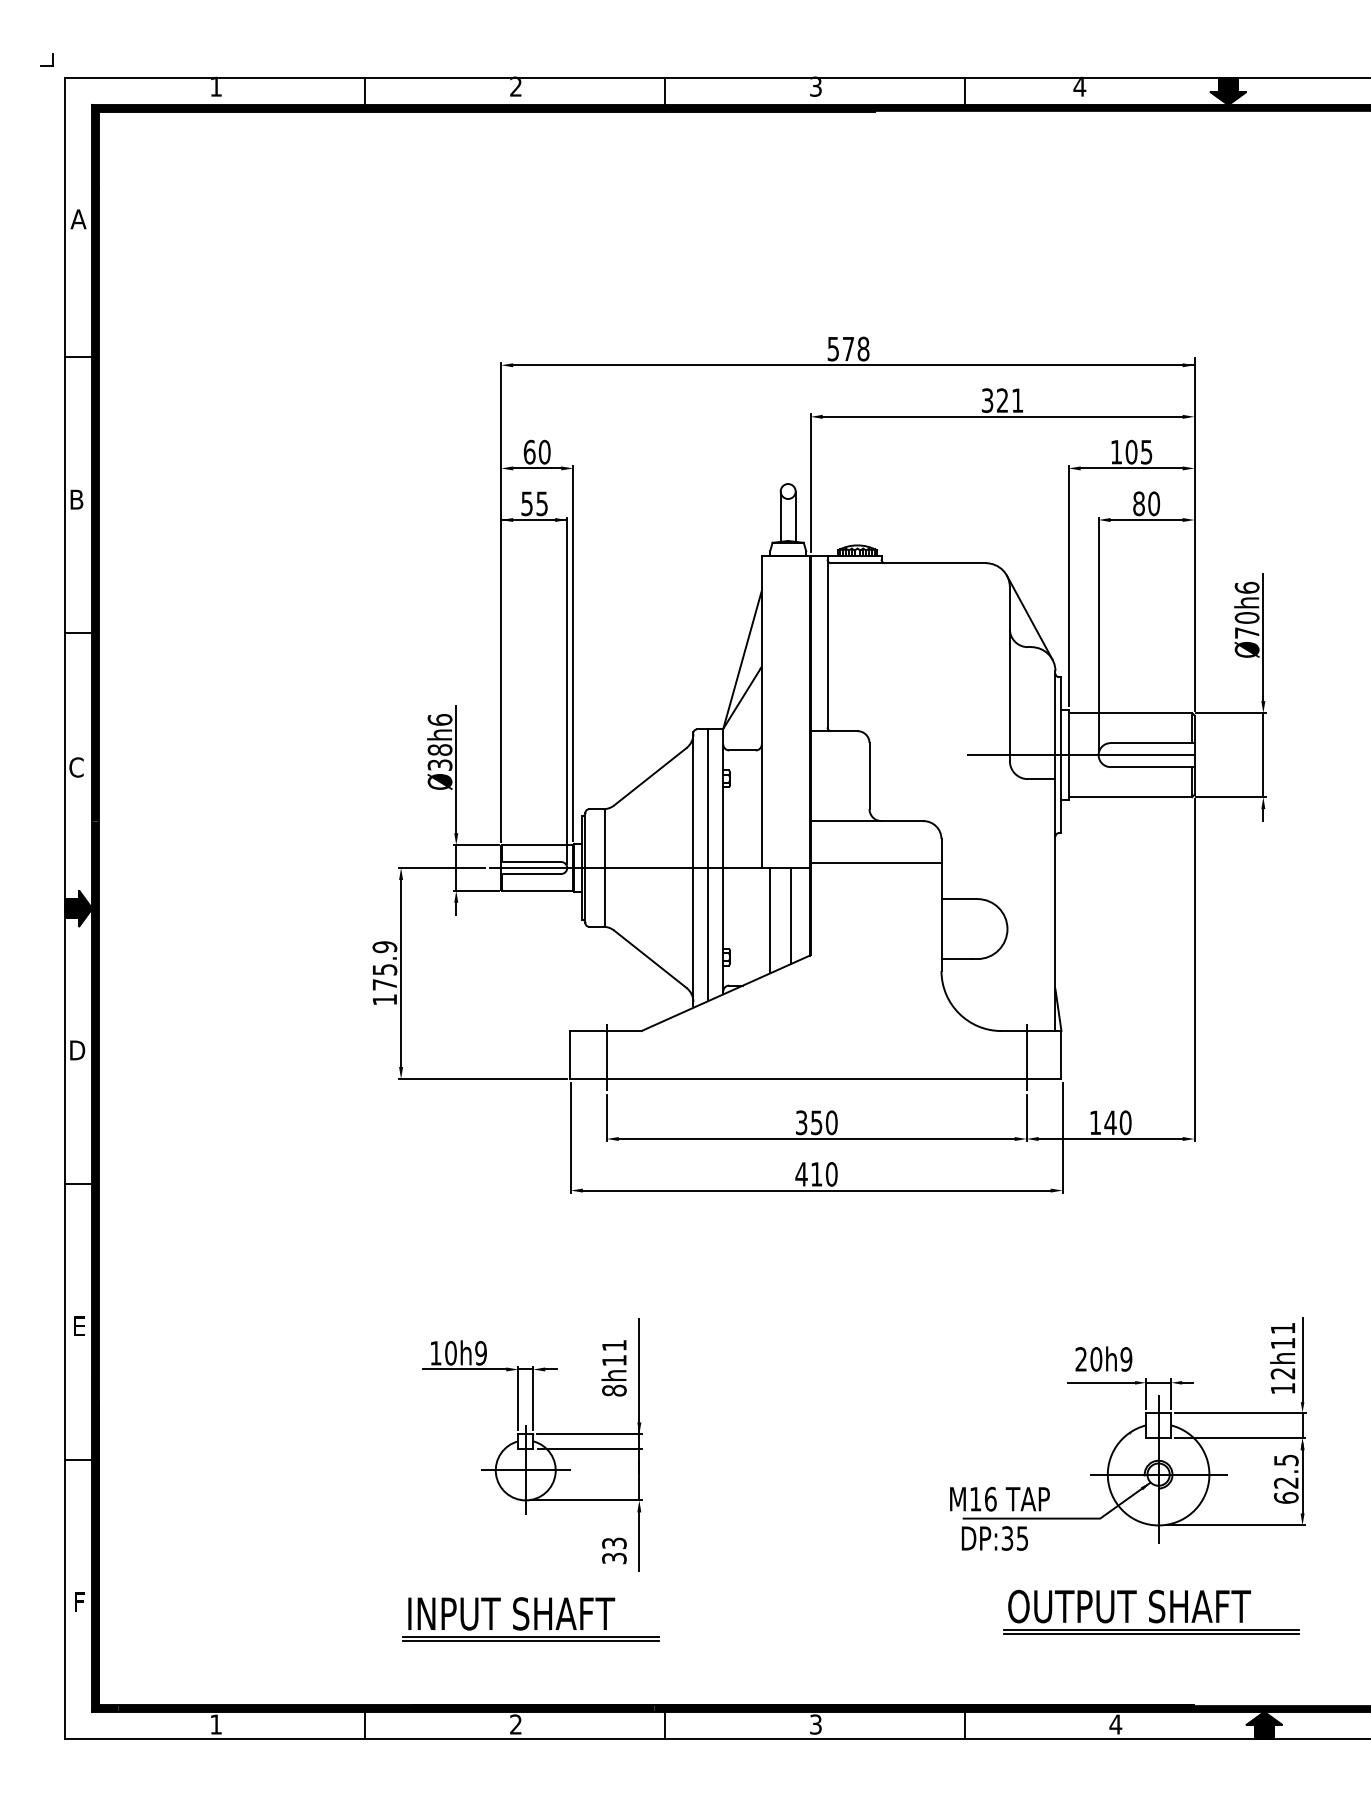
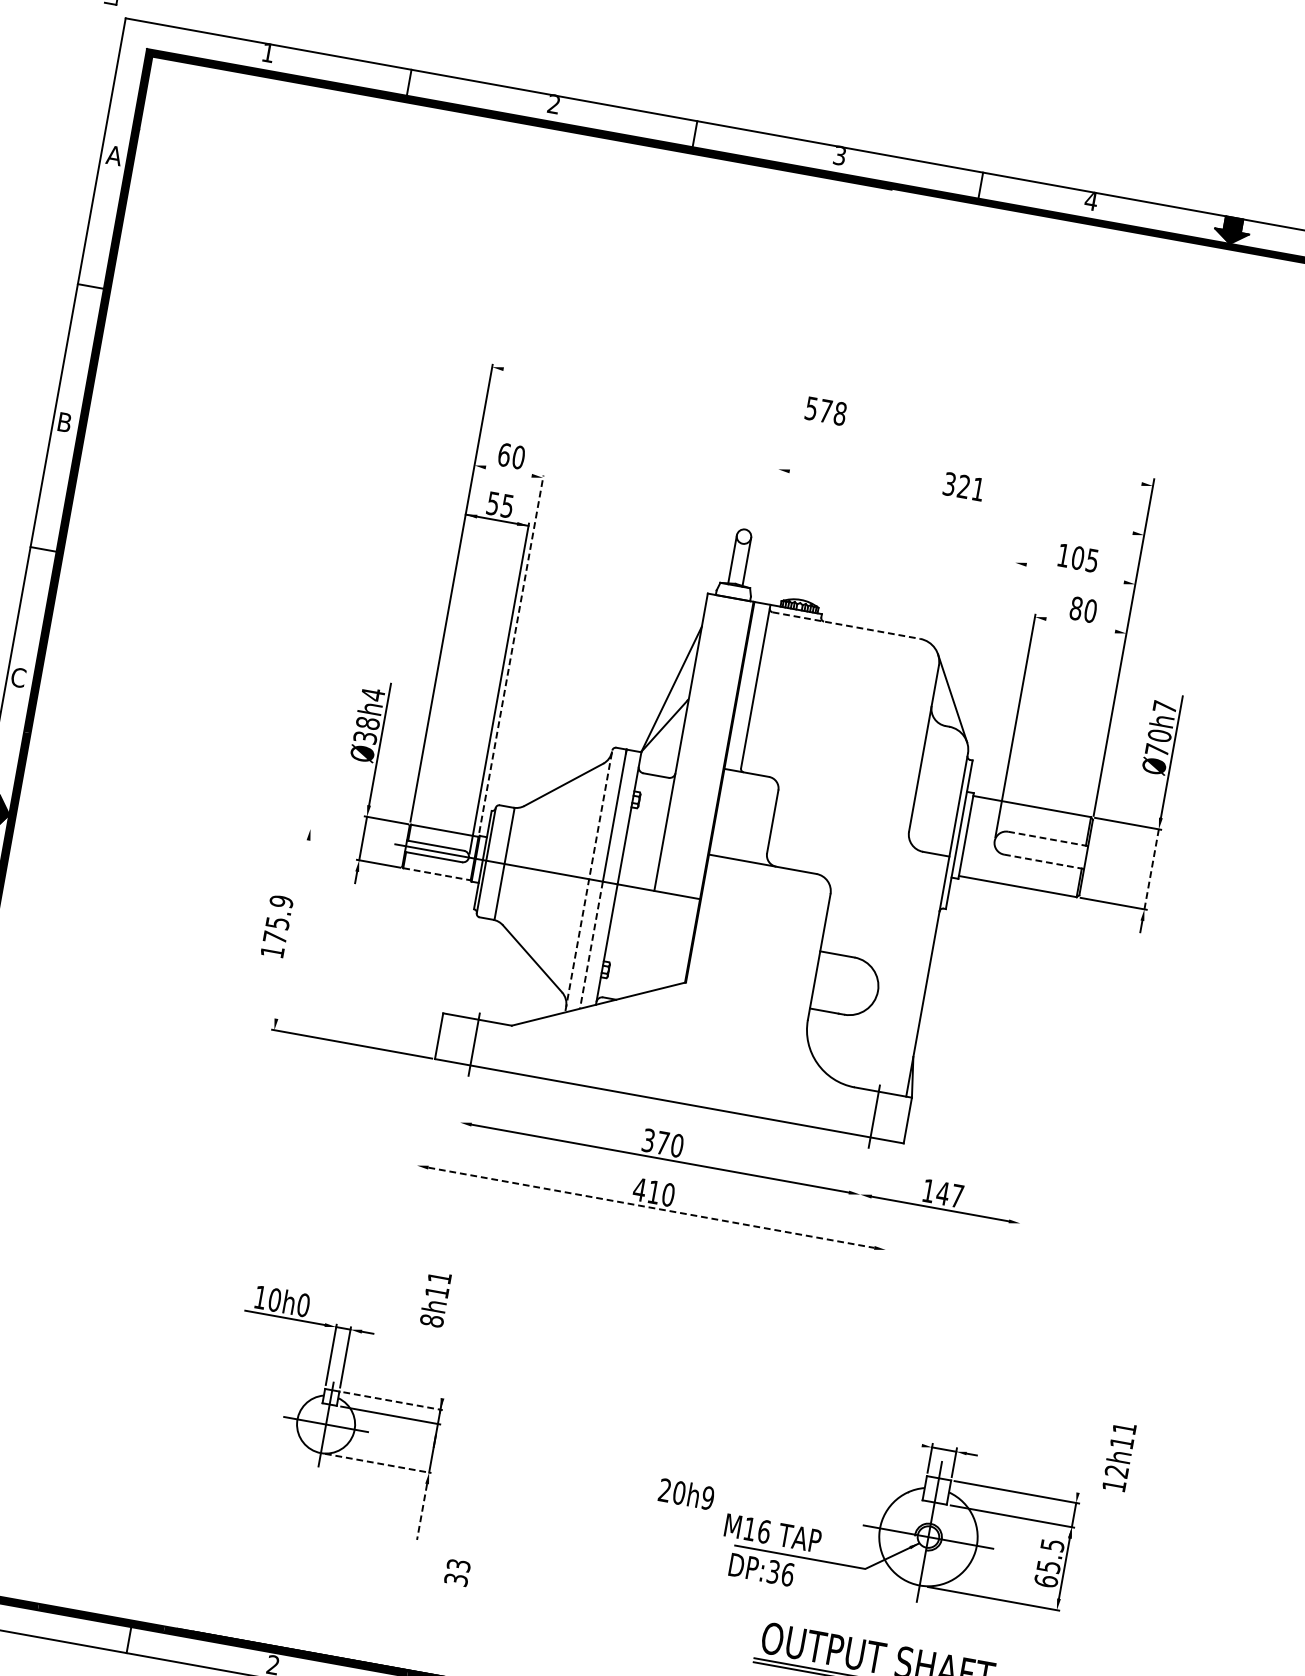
line: (854, 365) -> (828, 427), removed
line: (1002, 416) -> (961, 501), removed
line: (537, 468) -> (509, 471), removed
line: (1131, 468) -> (1075, 573), removed
line: (810, 482) -> (766, 531), removed
line: (1146, 520) -> (1080, 625), removed
line: (909, 563) -> (847, 626), solid -> dashed
line: (1068, 585) -> (995, 674), removed
text: (1246, 587) -> (1164, 706), Ø70h6 -> Ø70h7
line: (573, 653) -> (511, 654), solid -> dashed
text: (439, 719) -> (372, 694), Ø38h6 -> Ø38h4
line: (1152, 743) -> (1048, 839), solid -> dashed
line: (1080, 755) -> (977, 838), removed
line: (1263, 755) -> (1151, 869), solid -> dashed
line: (1152, 767) -> (1043, 862), solid -> dashed
line: (875, 863) -> (763, 906), removed
line: (441, 868) -> (349, 836), removed
line: (693, 869) -> (588, 880), solid -> dashed
line: (538, 890) -> (437, 874), solid -> dashed
line: (790, 916) -> (673, 942), removed
line: (770, 920) -> (653, 942), removed
line: (707, 934) -> (591, 944), solid -> dashed
line: (1194, 969) -> (1049, 1061), removed
line: (401, 973) -> (292, 929), removed
line: (606, 1118) -> (463, 1103), removed
line: (1026, 1118) -> (863, 1175), removed
text: (816, 1122) -> (662, 1142), 350 -> 370
text: (1125, 1122) -> (957, 1195), 140 -> 147
line: (570, 1137) -> (425, 1114), removed
line: (1062, 1137) -> (894, 1199), removed
line: (816, 1190) -> (651, 1207), solid -> dashed
text: (480, 1353) -> (303, 1305), 10h9 -> 10h0
text: (1103, 1358) -> (686, 1493), moved
text: (1282, 1358) -> (1118, 1457), moved
line: (1302, 1360) -> (1085, 1452), removed
text: (613, 1368) -> (434, 1299), moved
line: (639, 1370) -> (451, 1348), removed
line: (1101, 1382) -> (889, 1439), removed
line: (590, 1434) -> (393, 1401), solid -> dashed
text: (1286, 1482) -> (1048, 1566), 62.5 -> 65.5
line: (585, 1500) -> (377, 1463), solid -> dashed
text: (1022, 1538) -> (787, 1574), DP:35 -> DP:36
line: (639, 1542) -> (422, 1512), solid -> dashed
text: (614, 1550) -> (457, 1572), moved
part: (530, 1619) -> (305, 1567), removed

